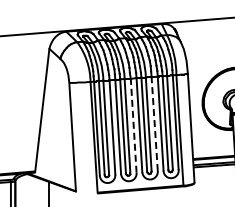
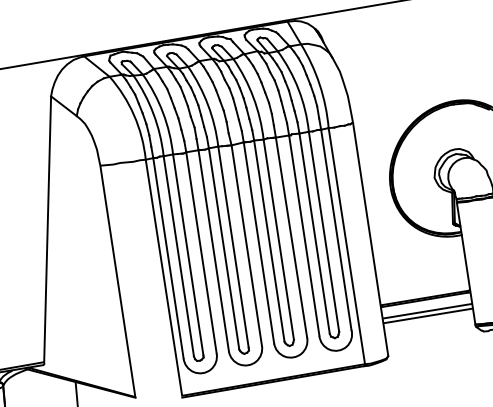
line: (154, 124) -> (291, 238), dashed -> solid
line: (133, 125) -> (246, 244), dashed -> solid

